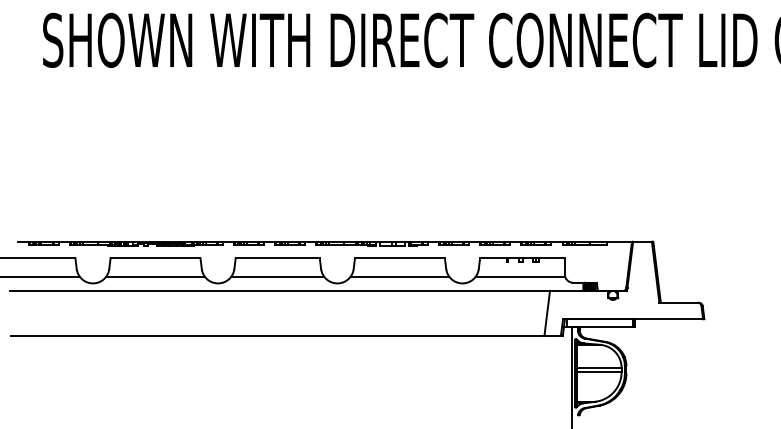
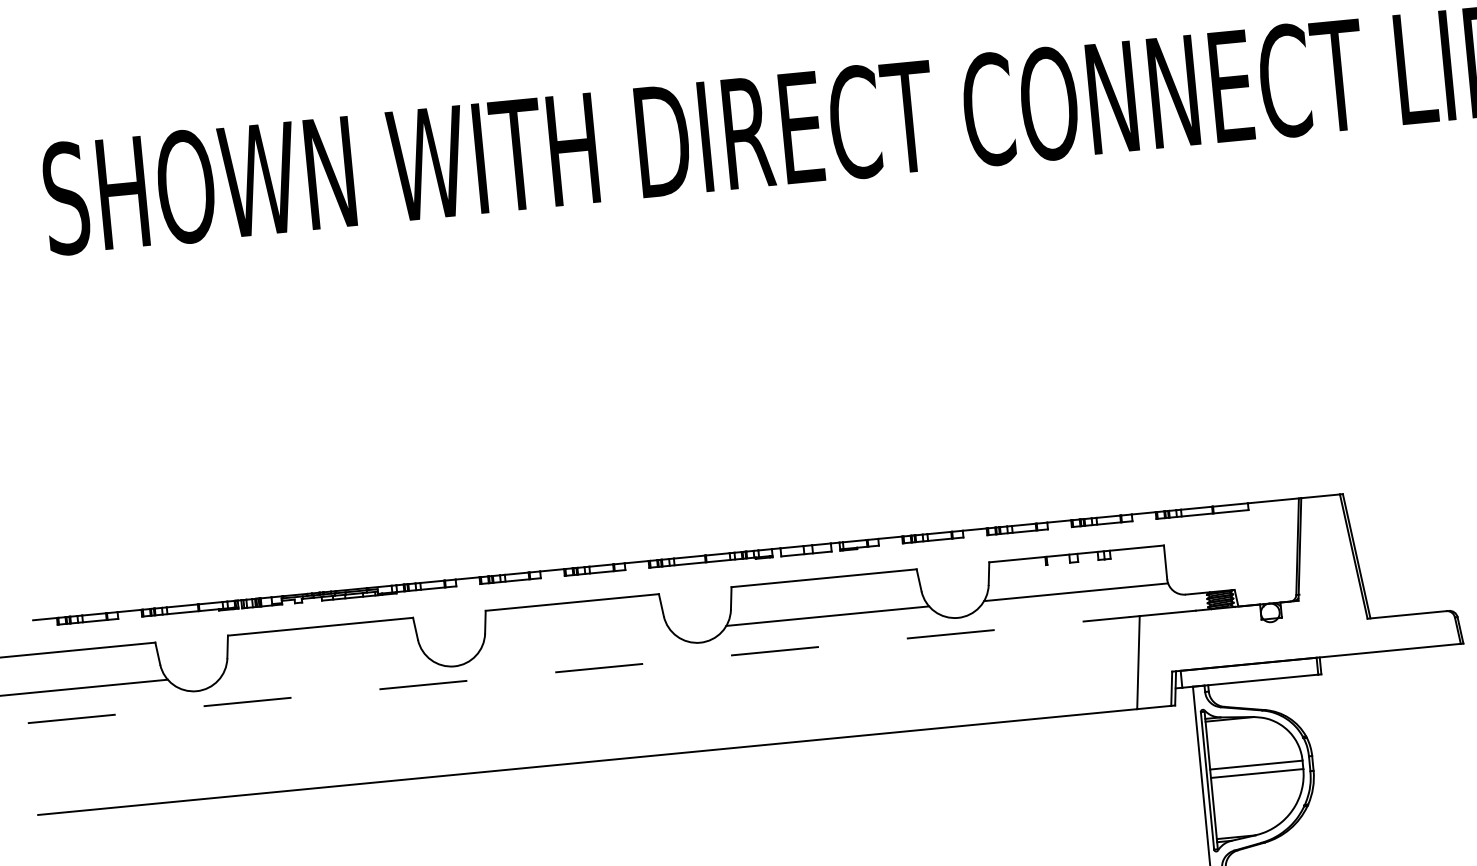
line: (155, 276) -> (324, 664), removed
line: (277, 276) -> (575, 640), removed
line: (278, 290) -> (580, 668), solid -> dashed

